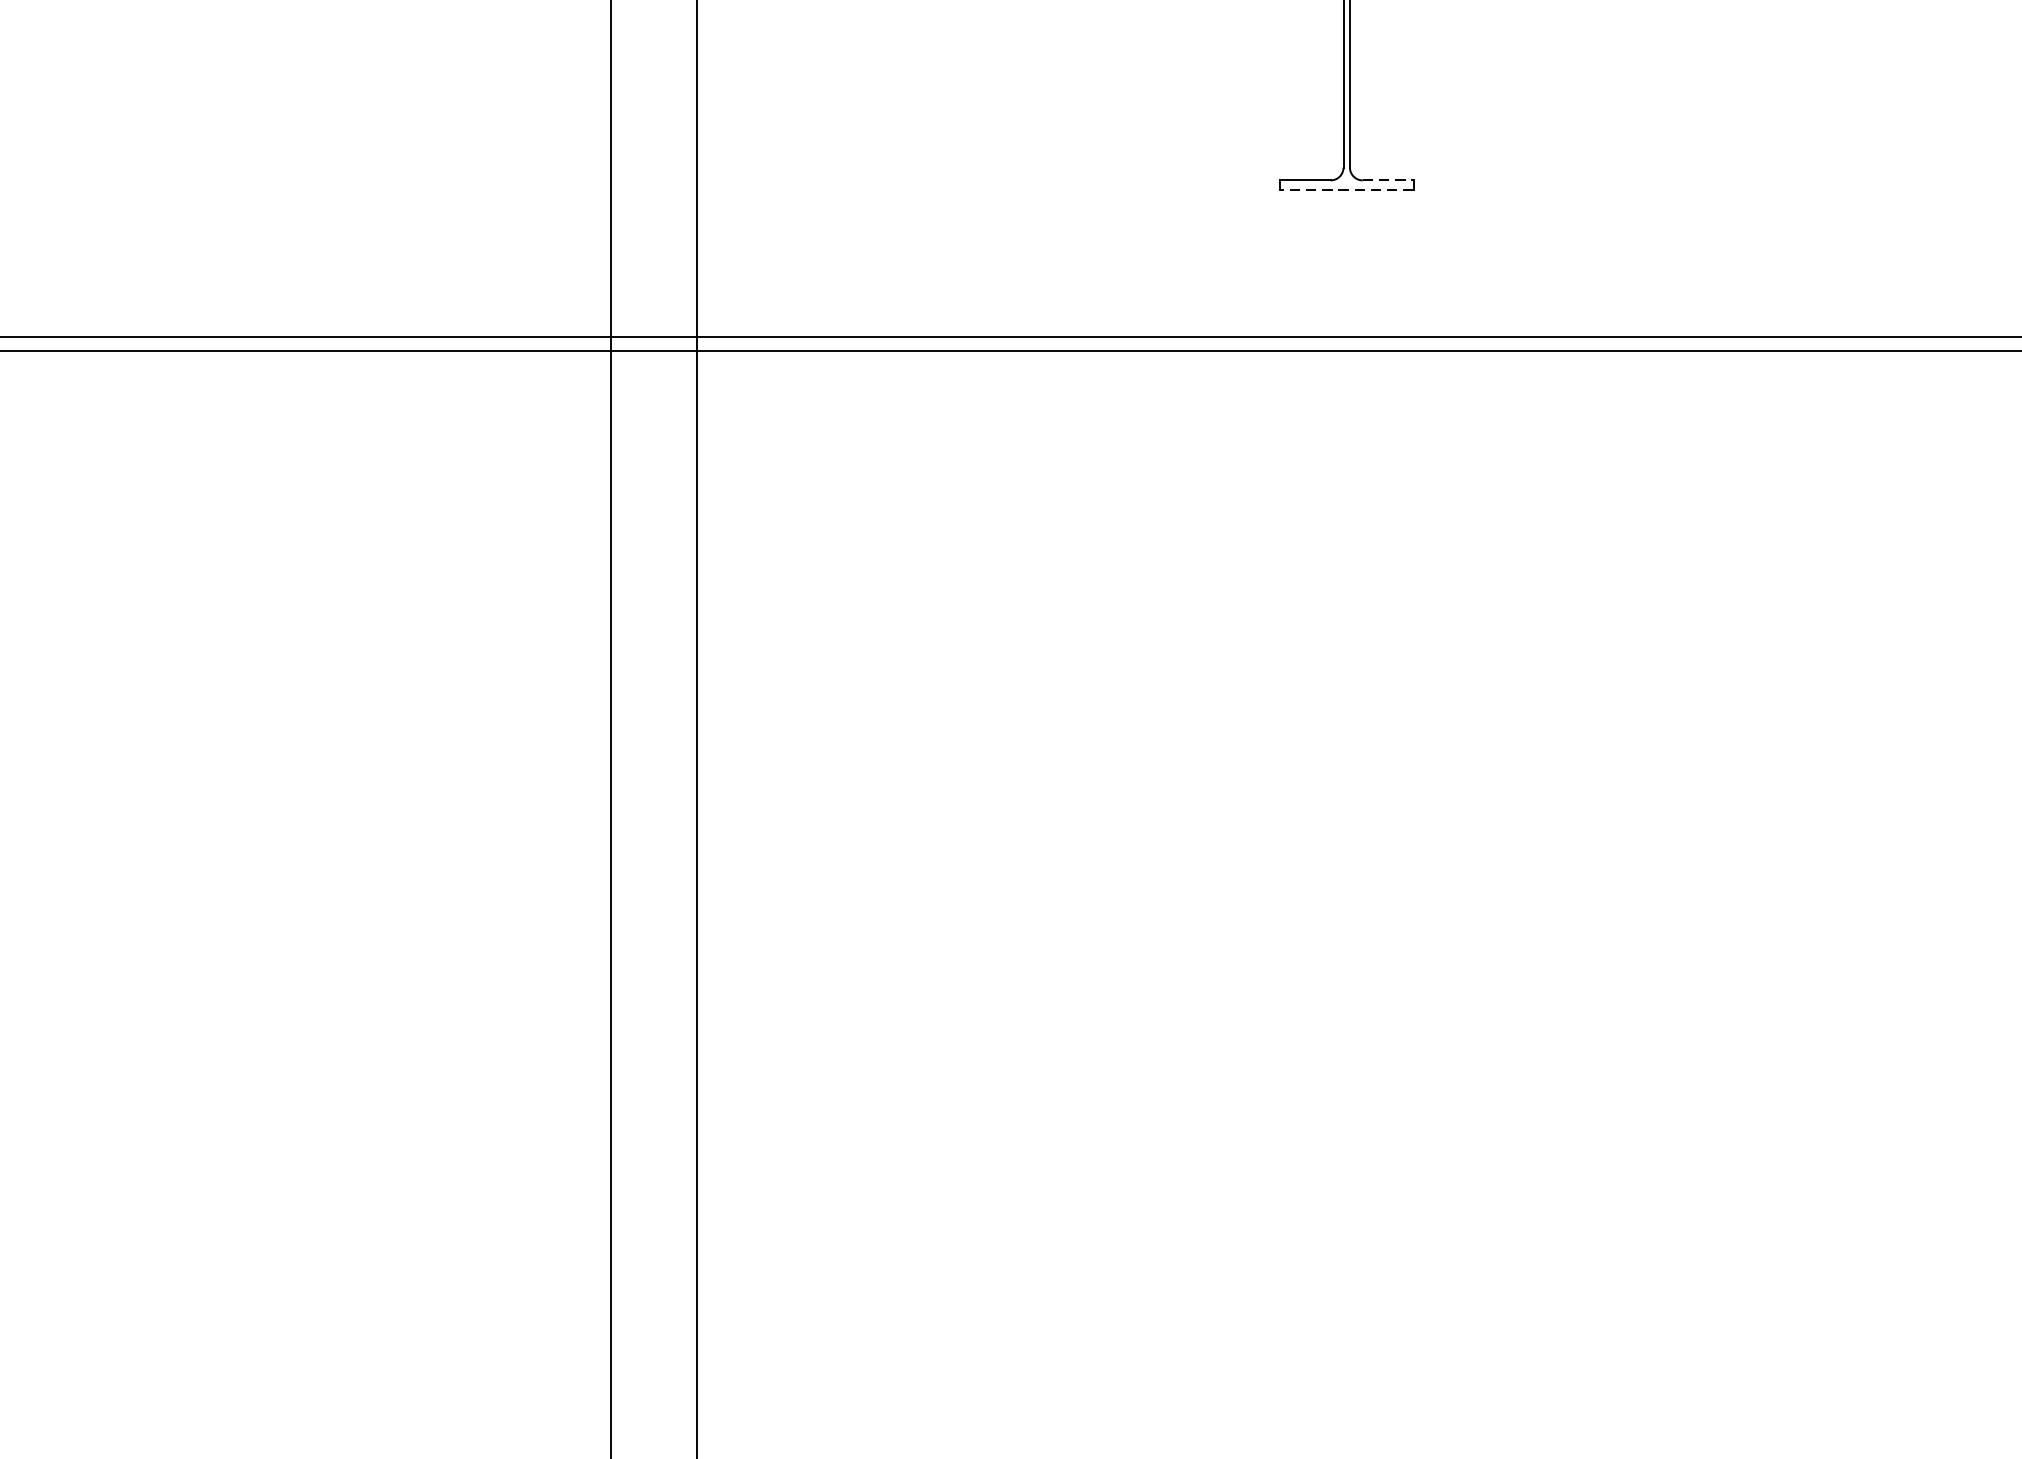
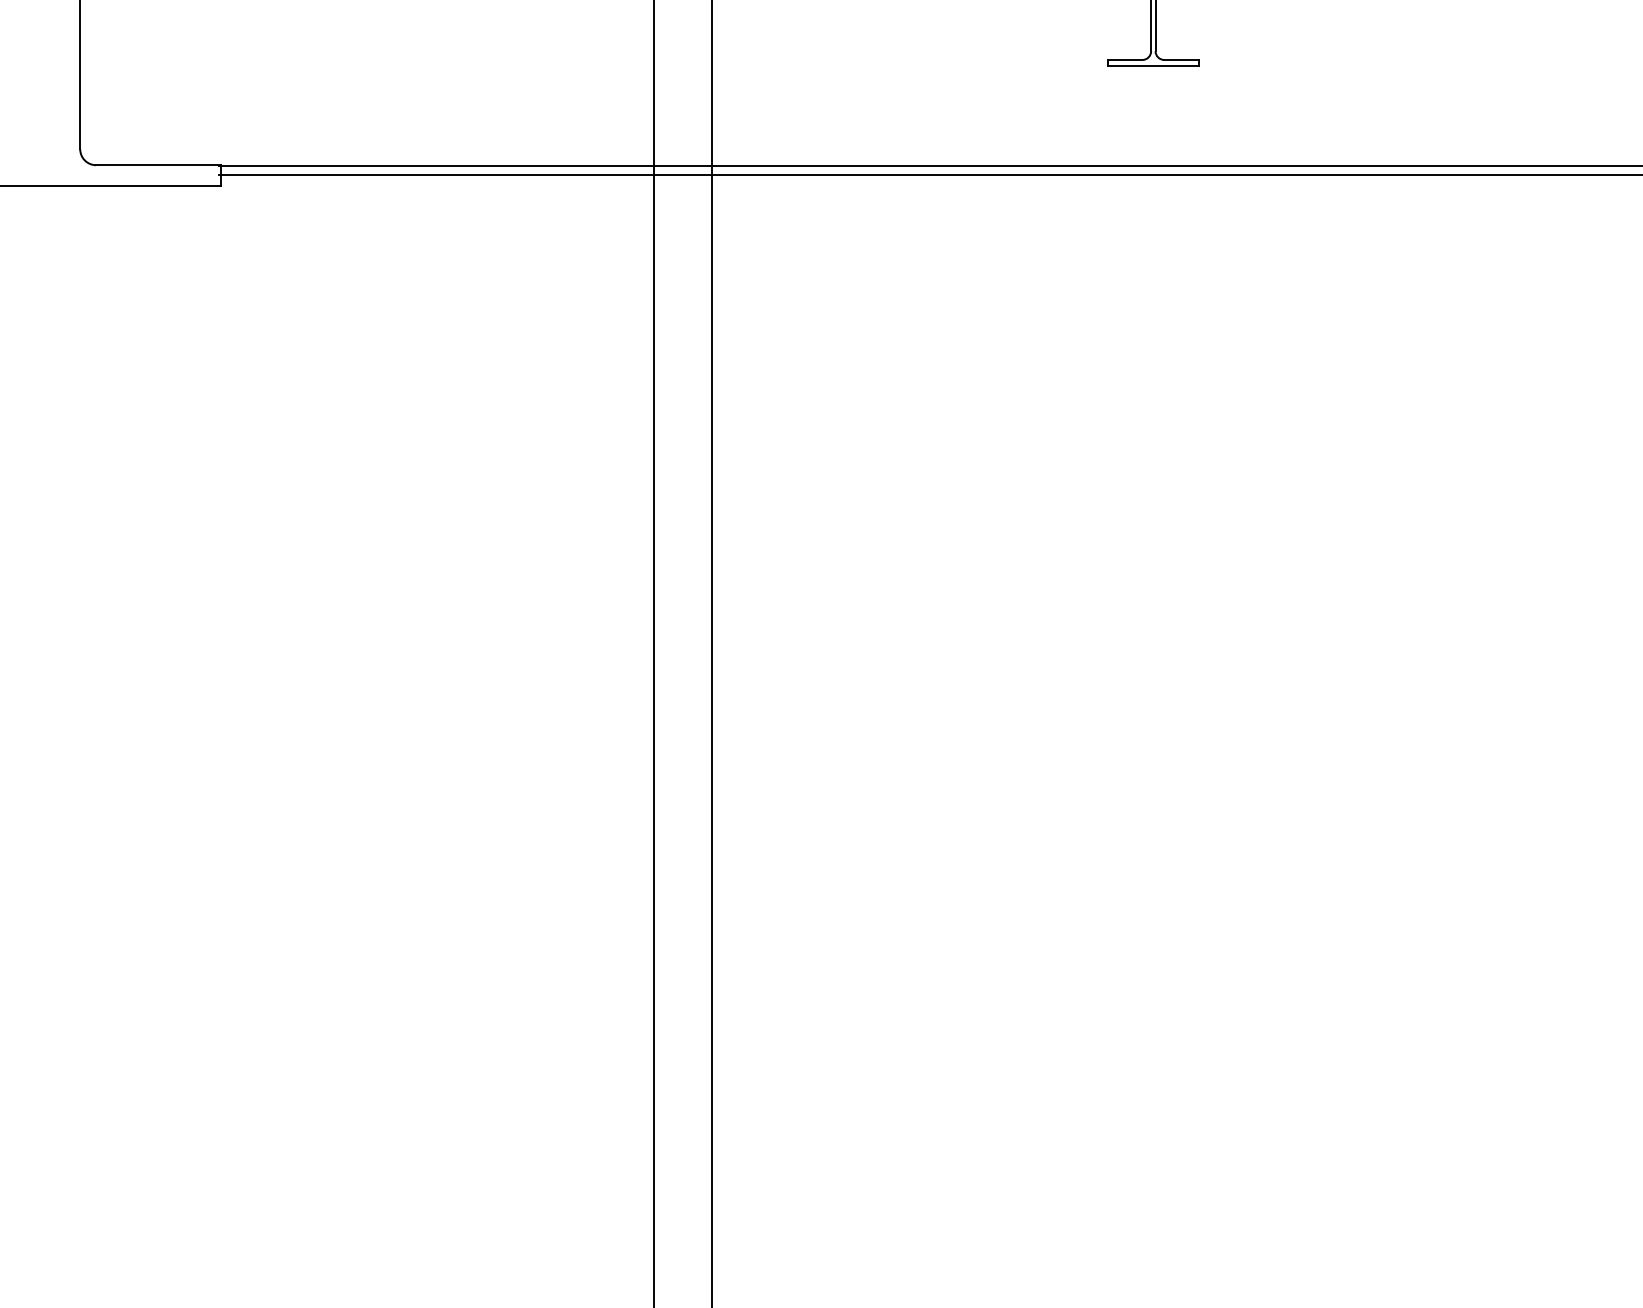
line: (1388, 179) -> (1181, 59), dashed -> solid
line: (1345, 190) -> (1152, 66), dashed -> solid

